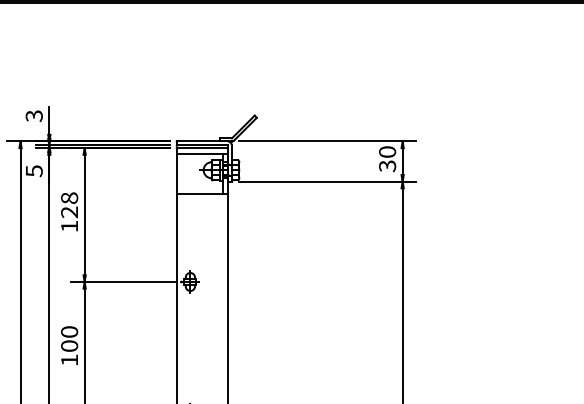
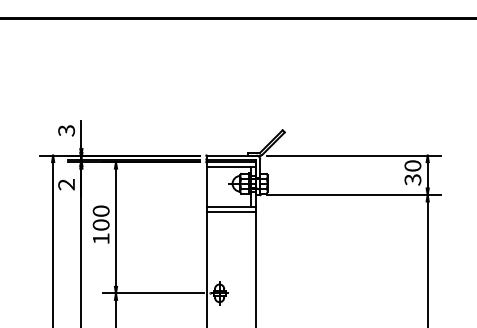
text: (33, 171) -> (65, 185), 5 -> 2
line: (202, 199) -> (231, 212), added
text: (69, 205) -> (101, 218), 128 -> 100

